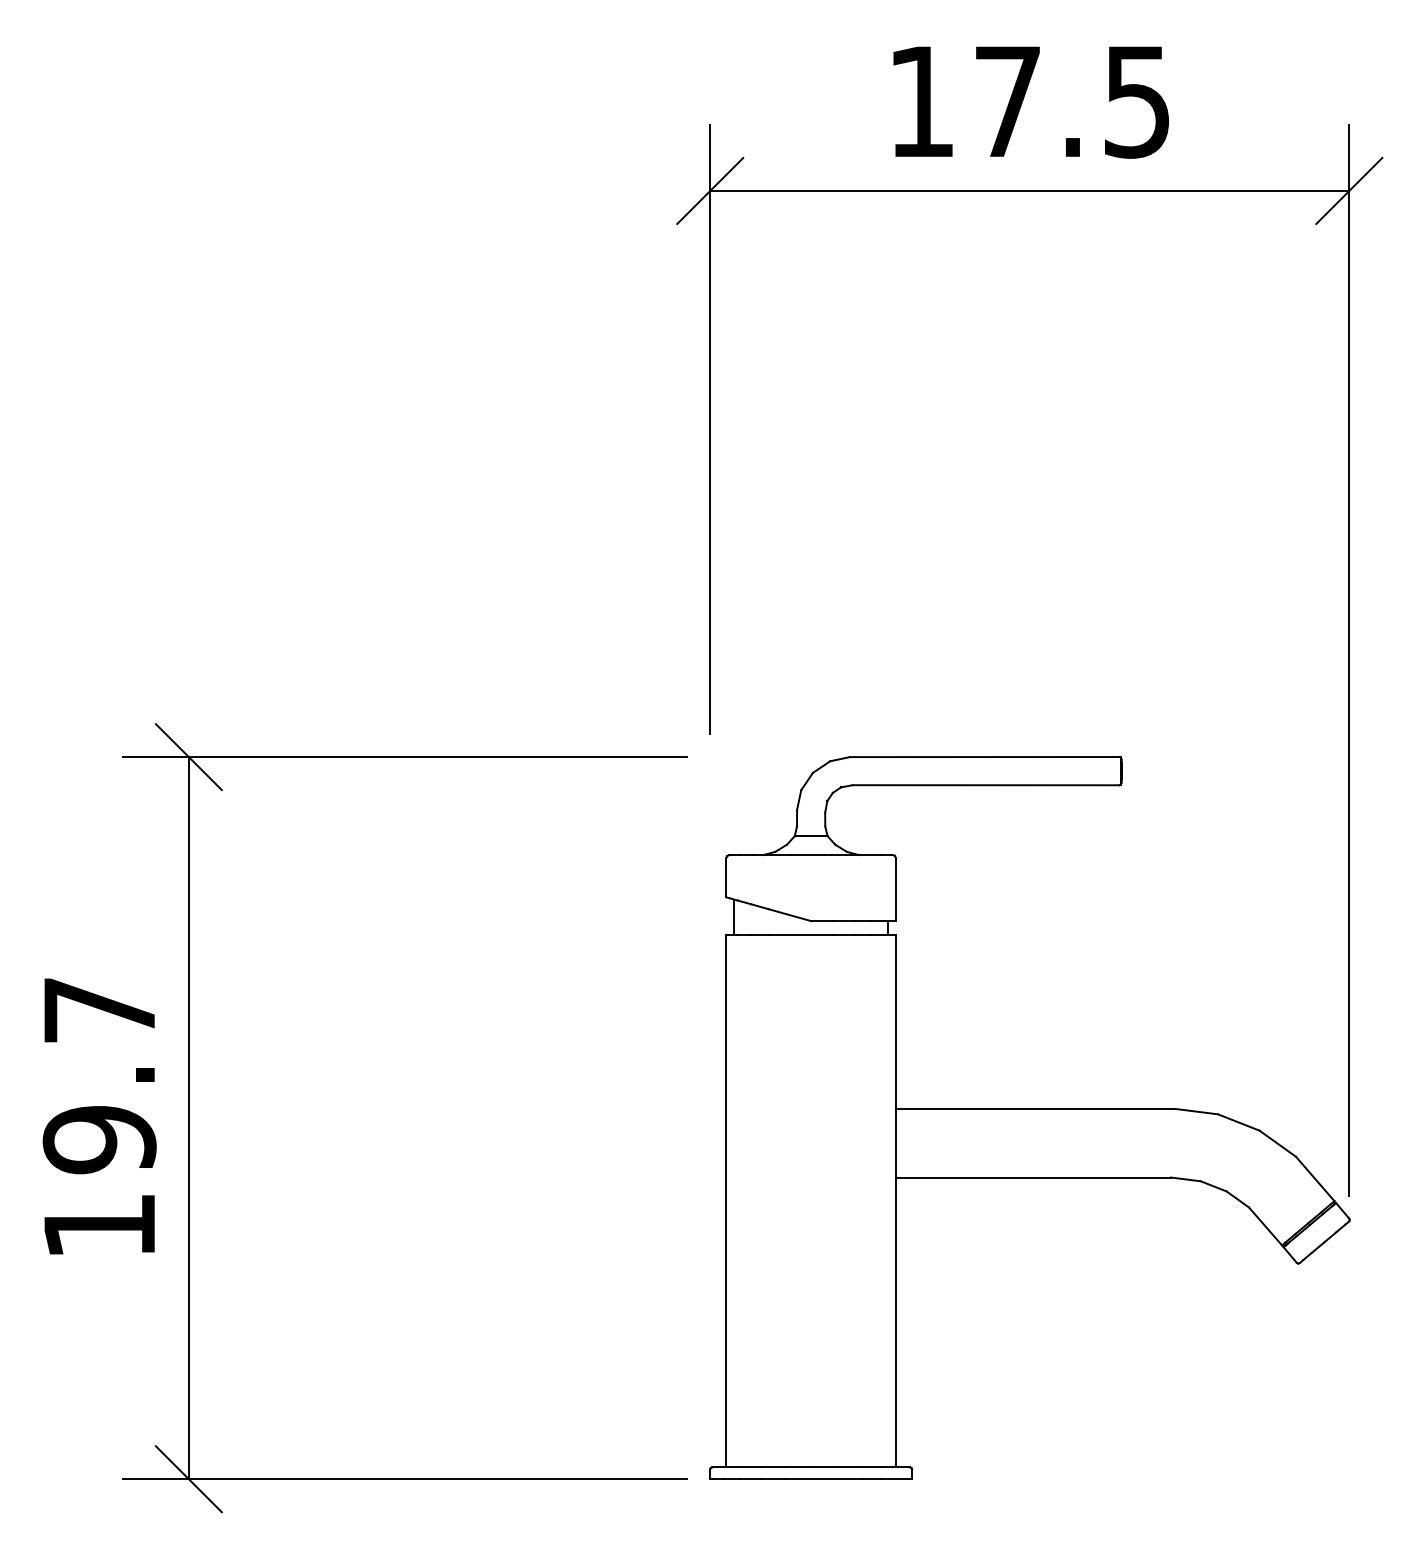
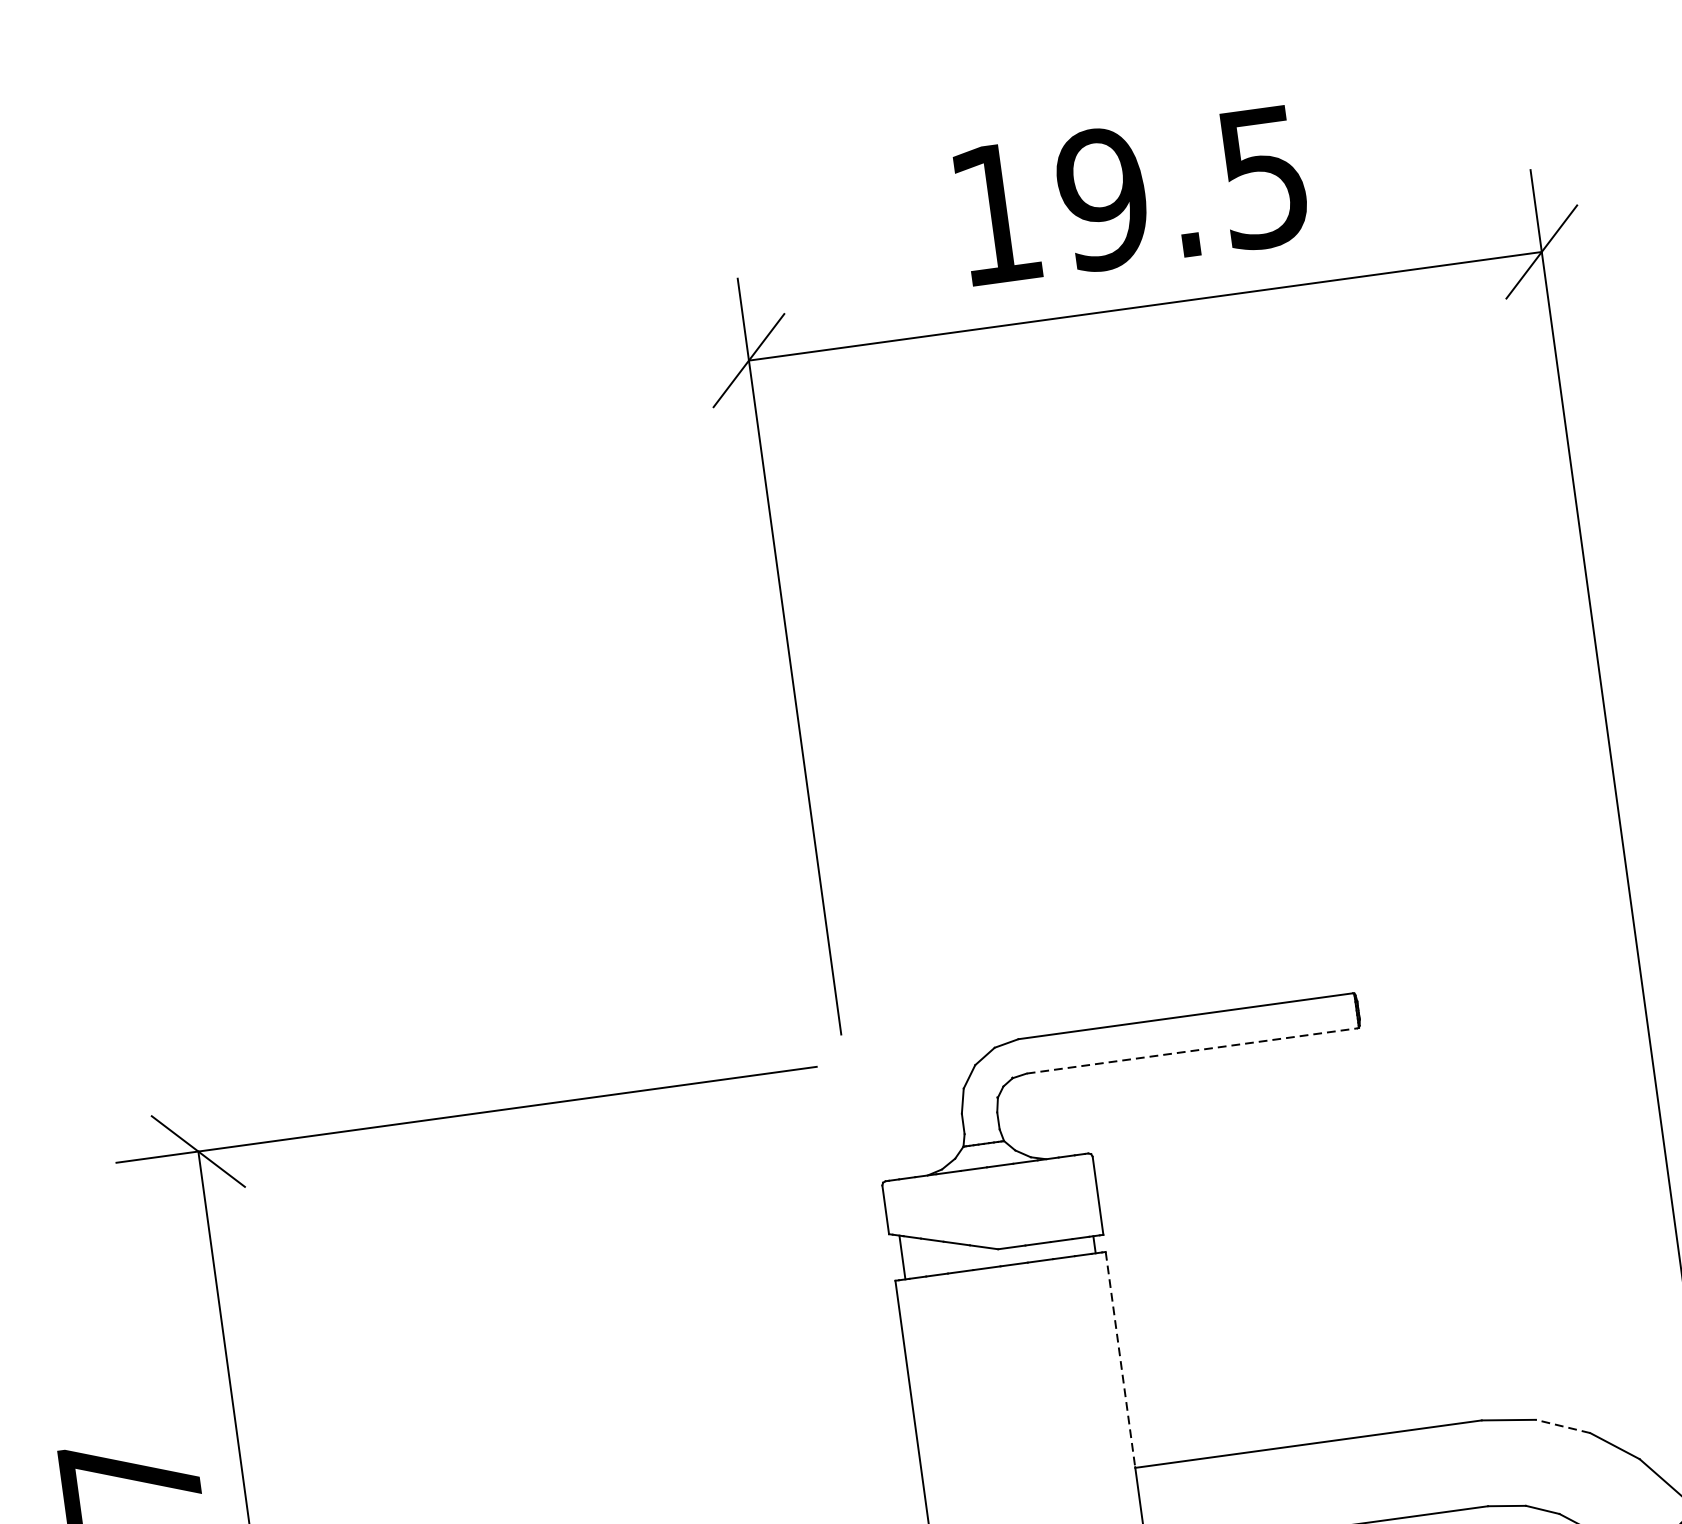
text: (1007, 101) -> (1102, 199), 17.5 -> 19.5
line: (986, 785) -> (1192, 1051), solid -> dashed
line: (895, 1022) -> (1120, 1360), solid -> dashed
line: (1238, 1122) -> (1562, 1426), solid -> dashed

